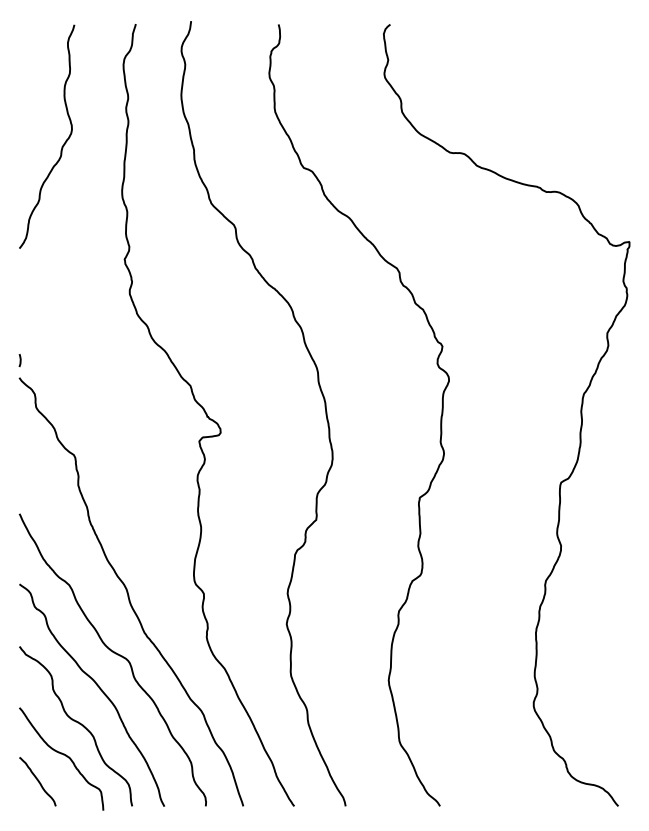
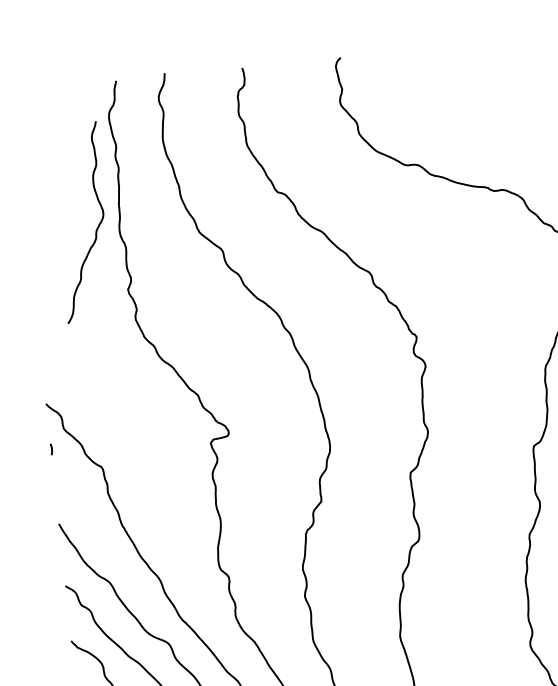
curve: (61, 146) -> (95, 229), moved
curve: (19, 360) -> (51, 449), moved

